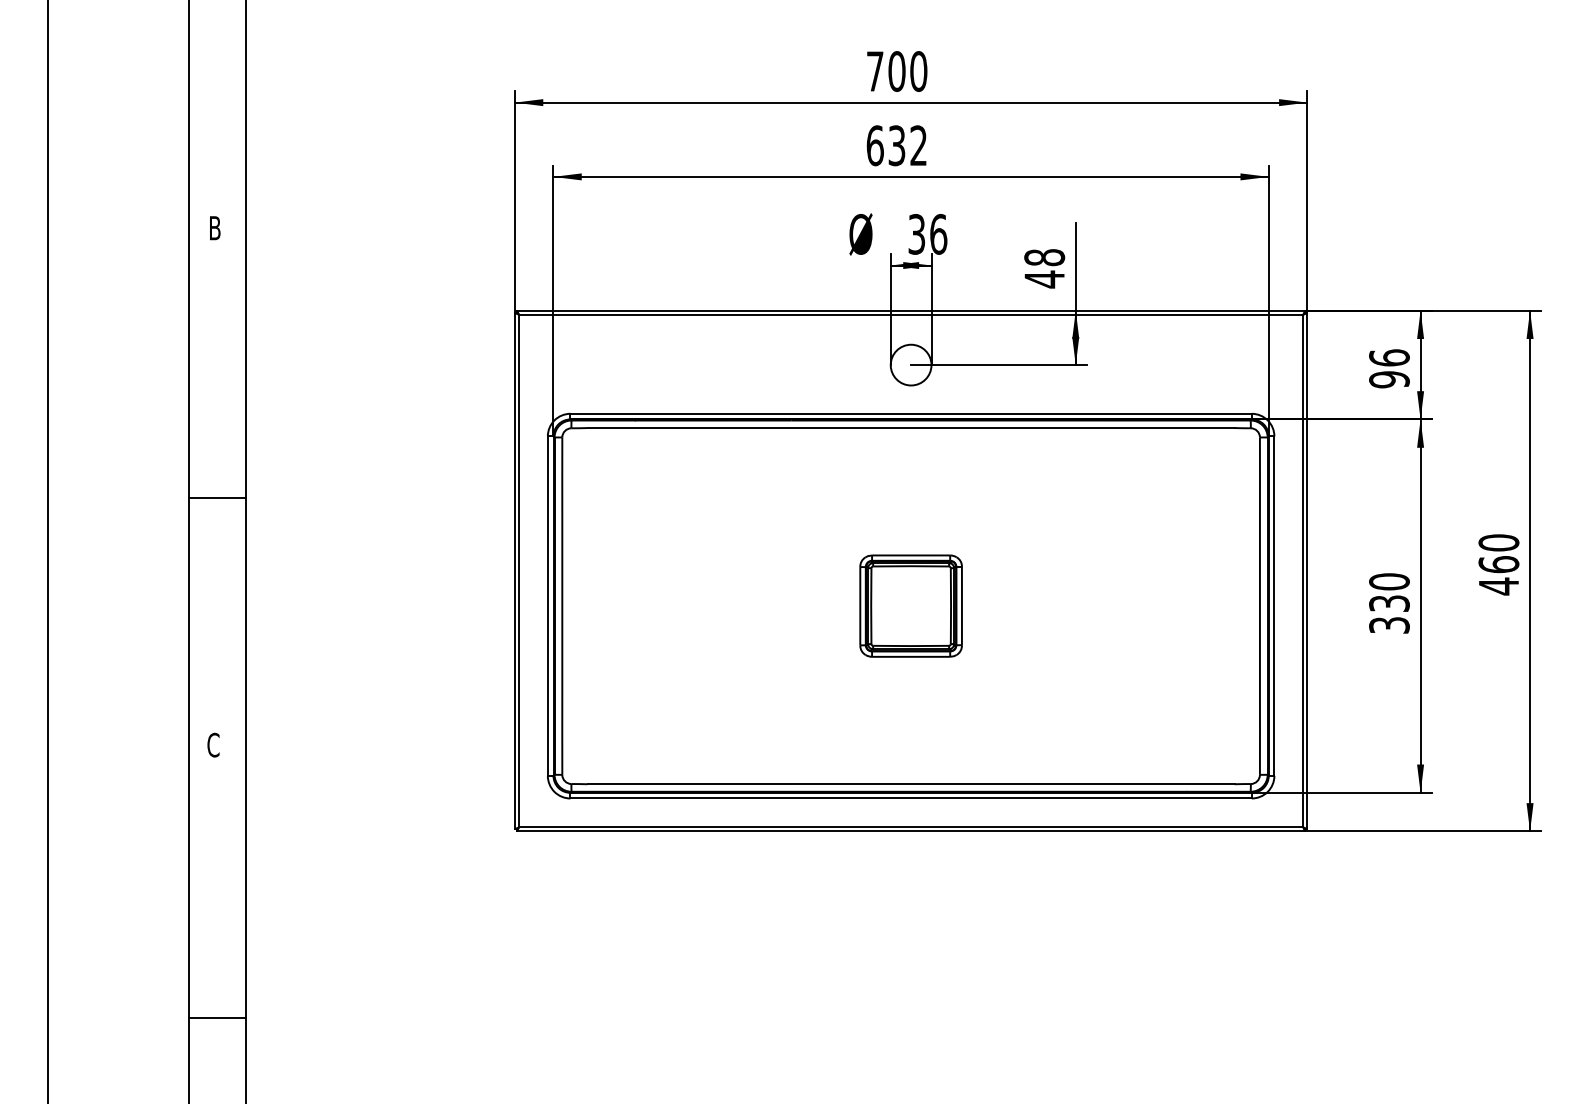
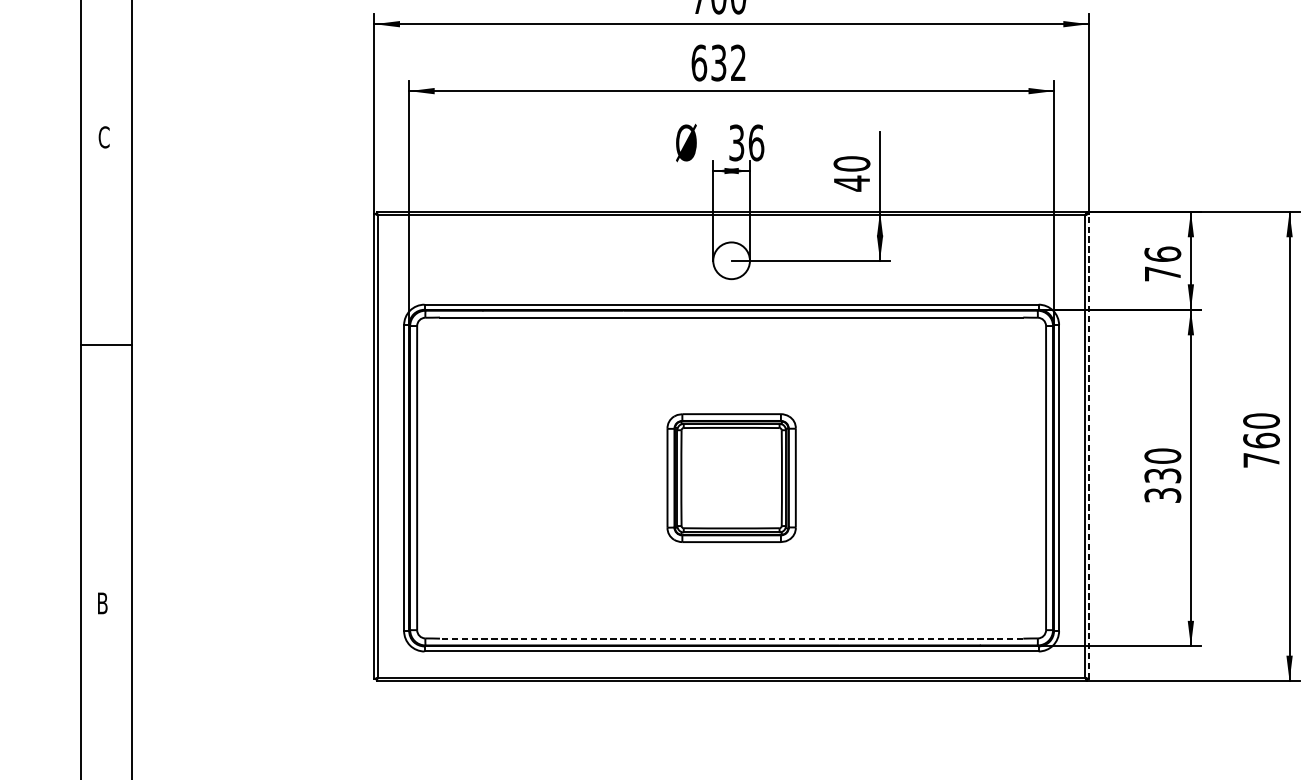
text: (215, 227) -> (104, 136), B -> C
text: (1044, 257) -> (851, 163), 48 -> 40
text: (1389, 379) -> (1162, 273), 96 -> 76
line: (217, 497) -> (106, 344), moved
line: (1307, 570) -> (1088, 445), solid -> dashed
text: (1498, 586) -> (1261, 460), 460 -> 760
part: (910, 605) -> (731, 477), size x1.4
text: (213, 744) -> (102, 602), C -> B
line: (911, 784) -> (731, 638), solid -> dashed

